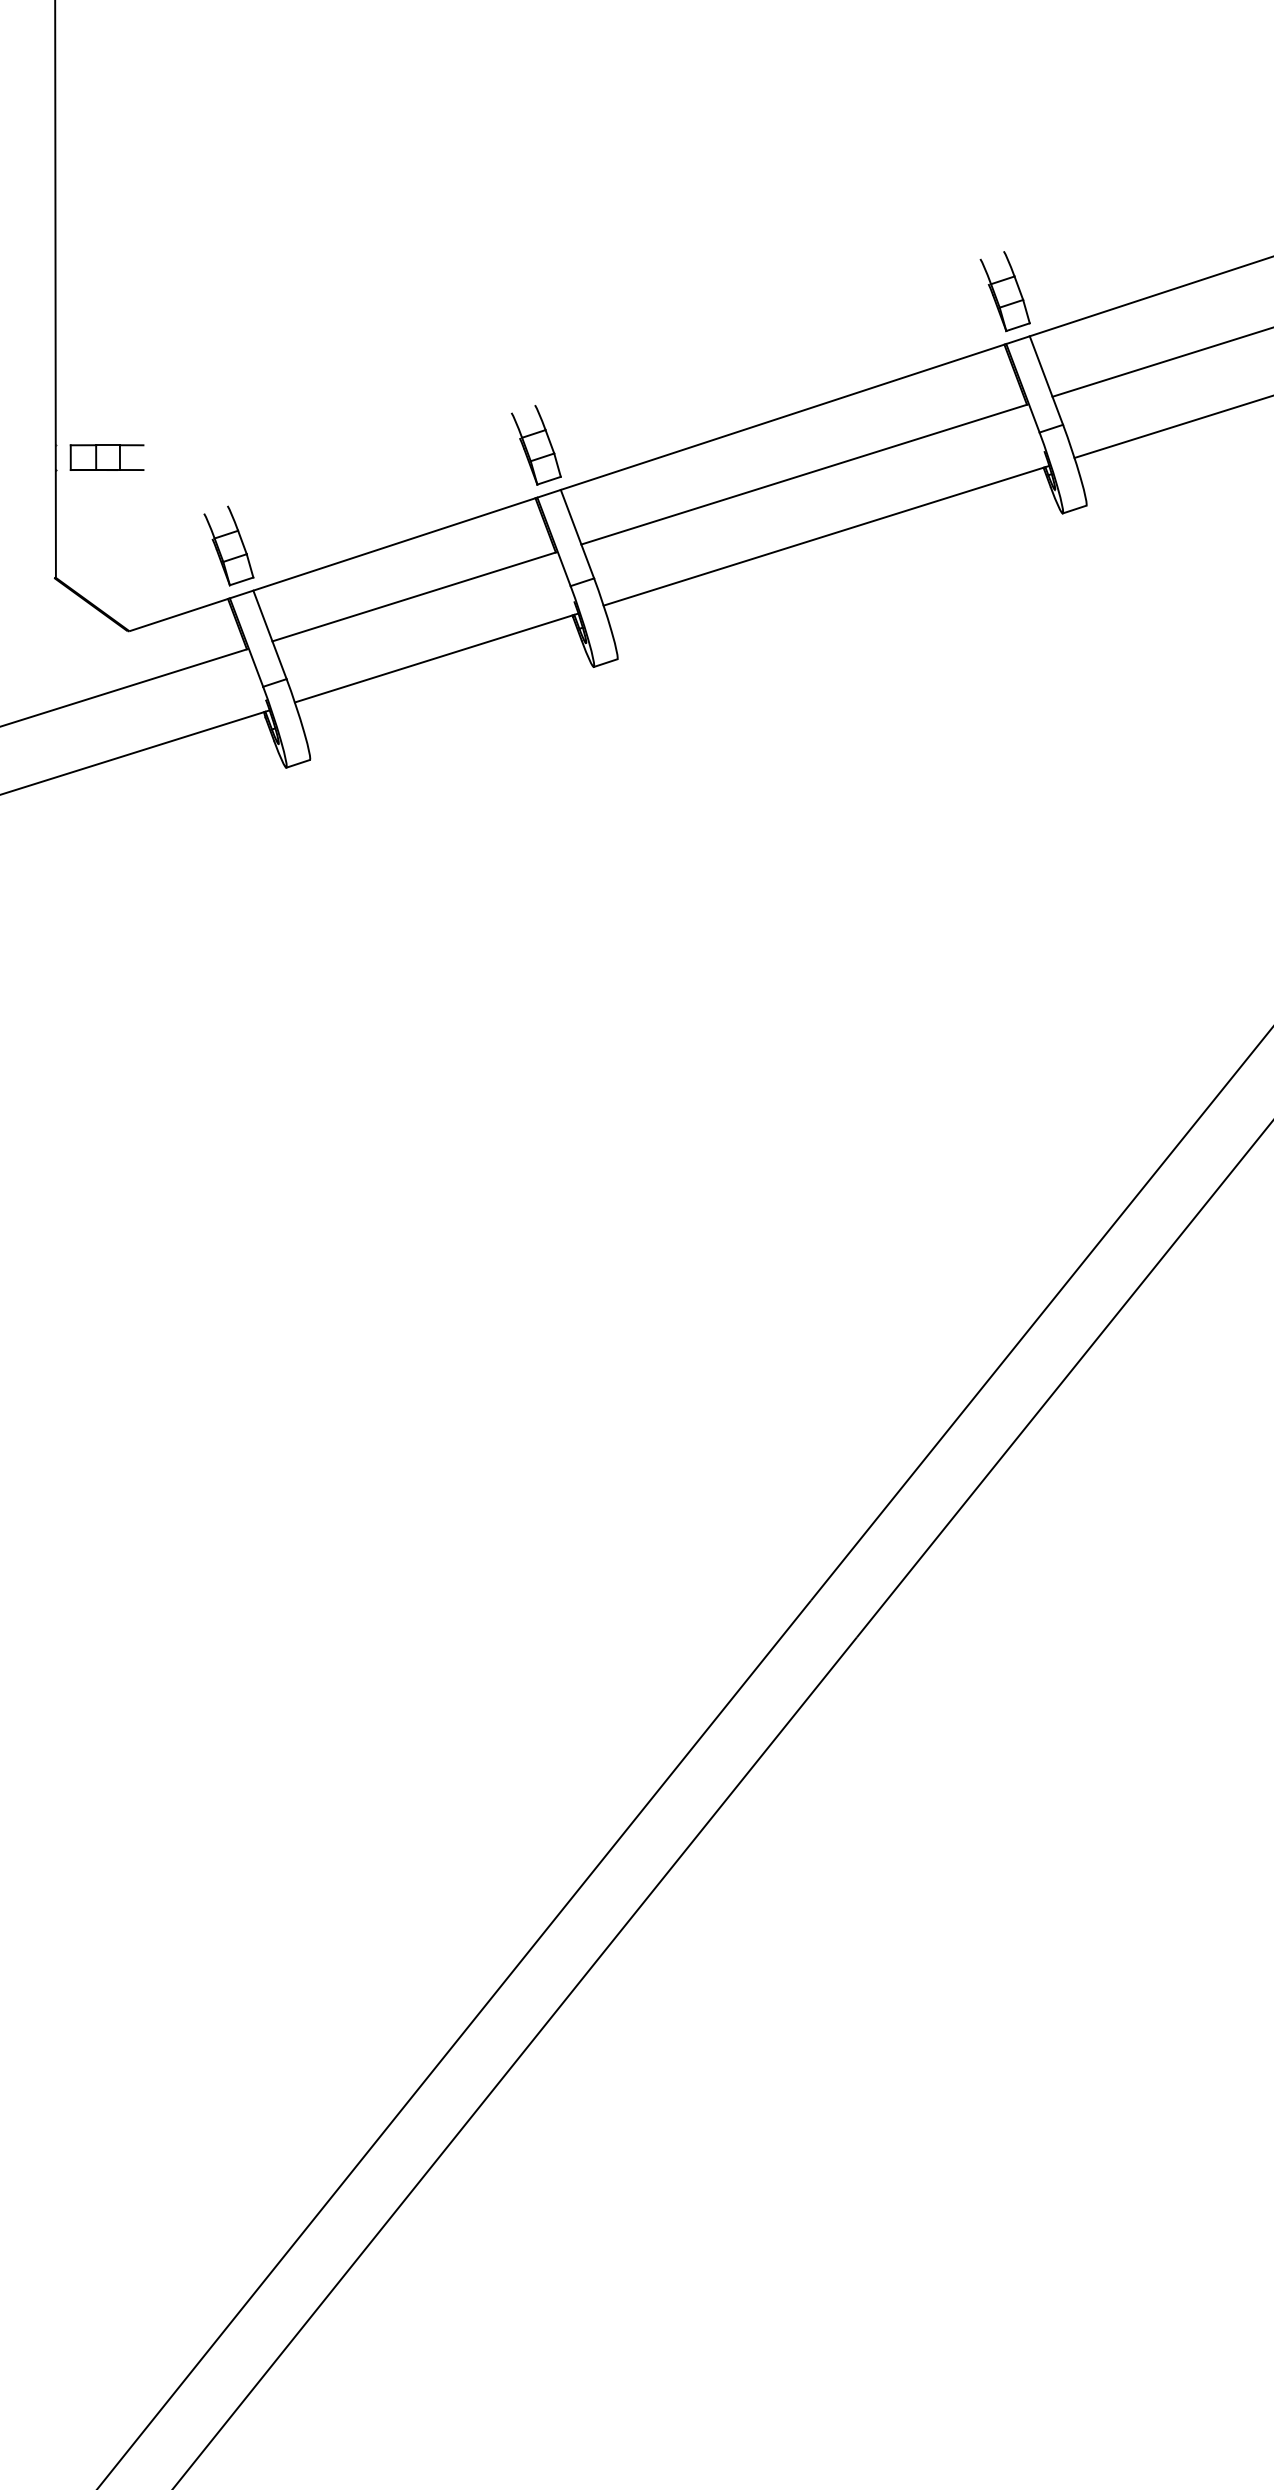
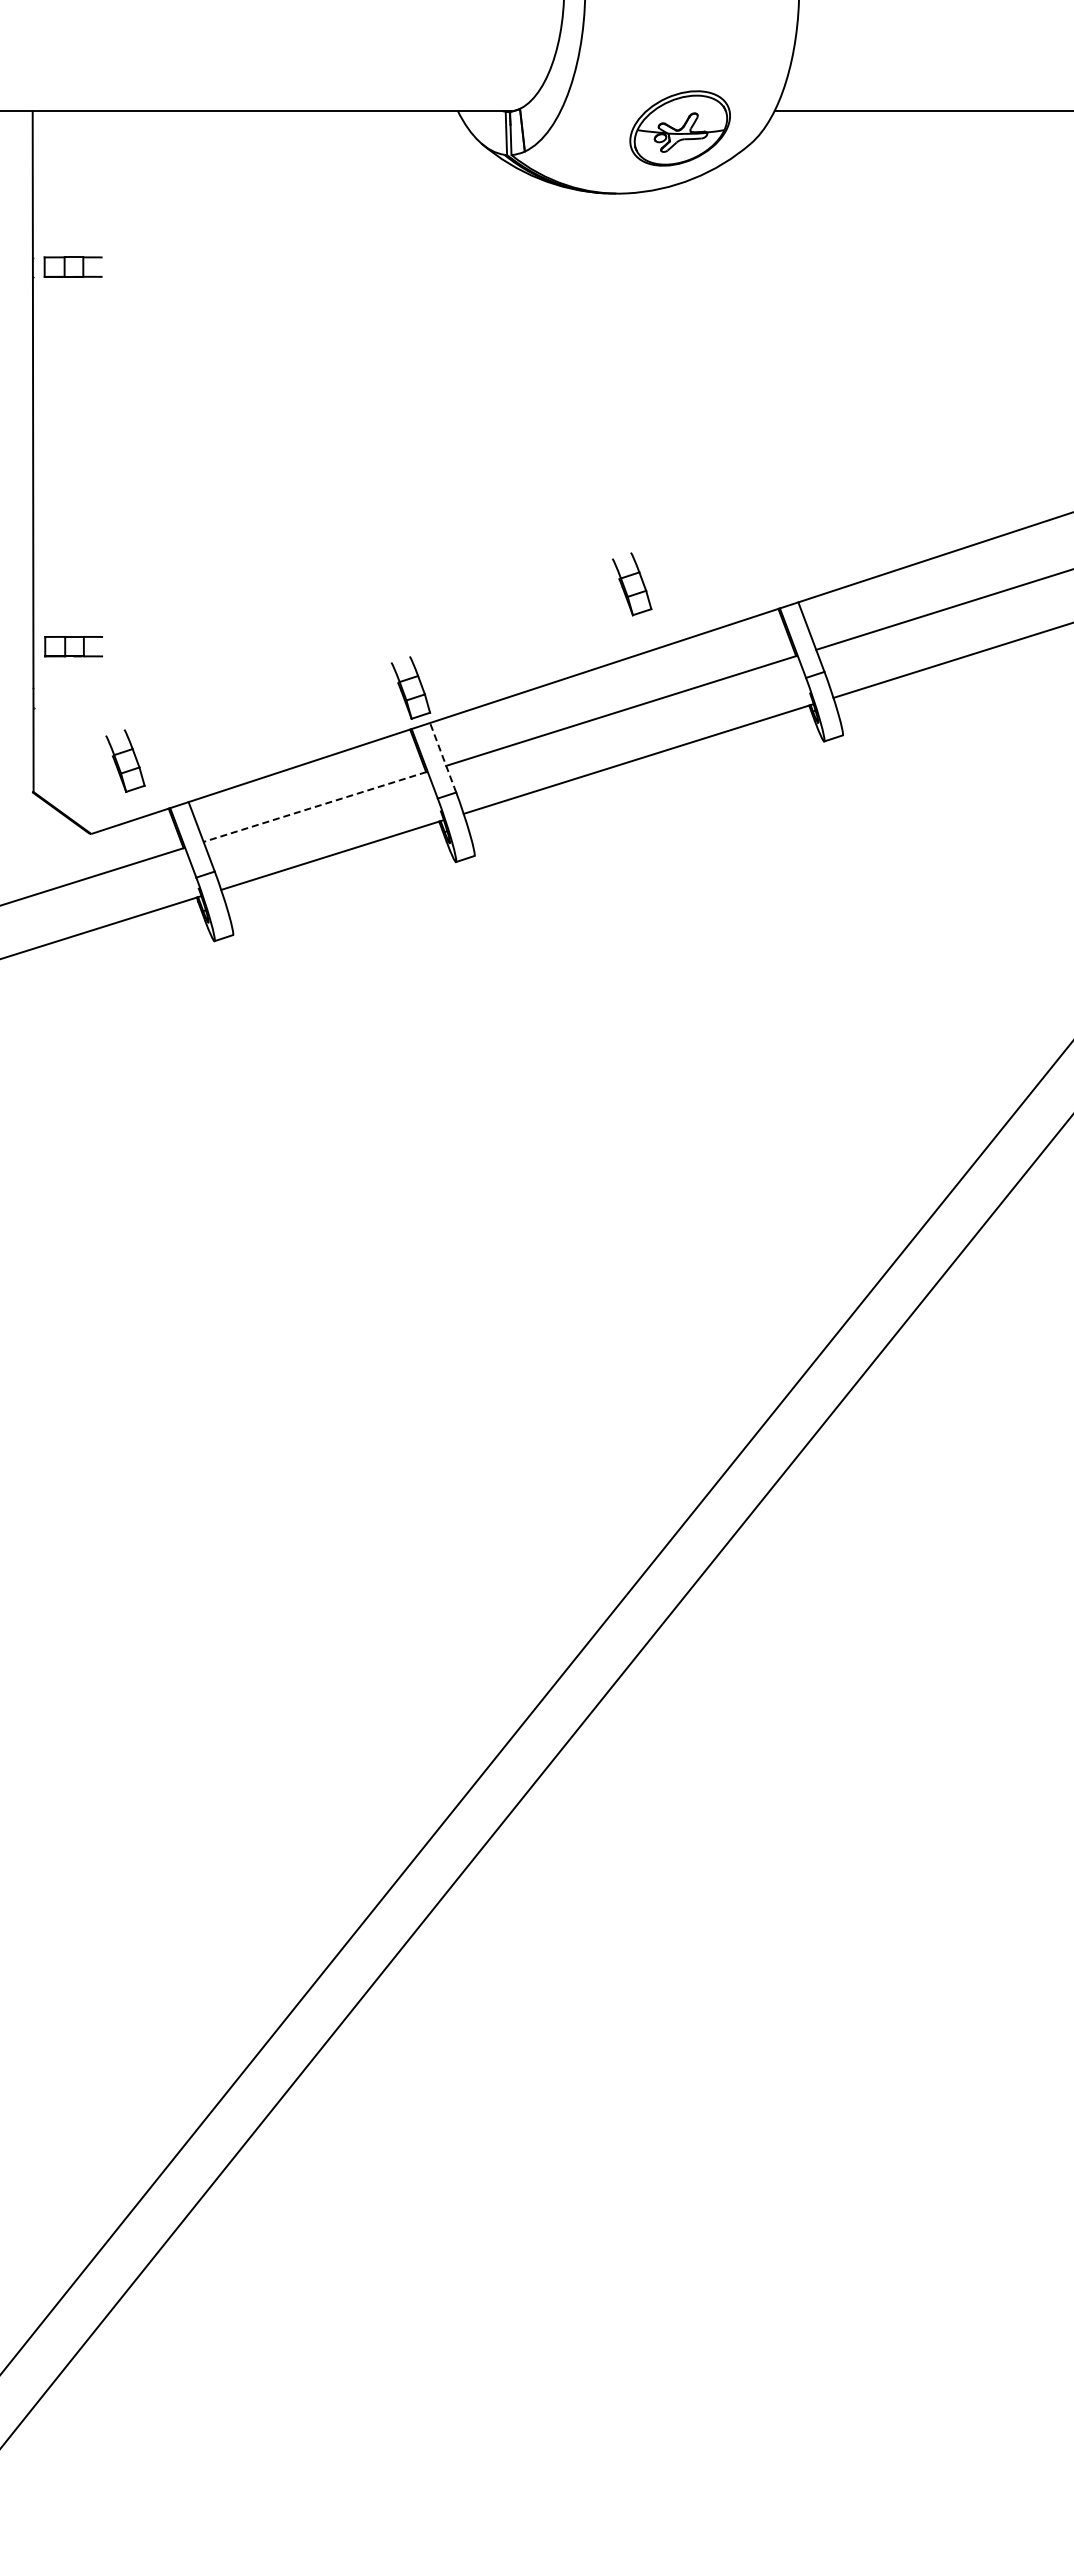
part: (1005, 291) -> (632, 584), moved
part: (106, 457) -> (73, 646), moved
line: (576, 533) -> (442, 757), solid -> dashed
part: (228, 545) -> (125, 760), moved
line: (414, 596) -> (315, 806), solid -> dashed

